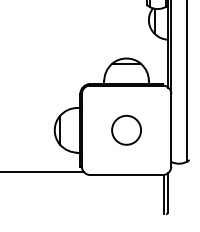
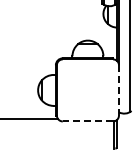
circle: (125, 130) -> (87, 90), removed
line: (170, 130) -> (118, 90), solid -> dashed
line: (125, 175) -> (87, 121), solid -> dashed

